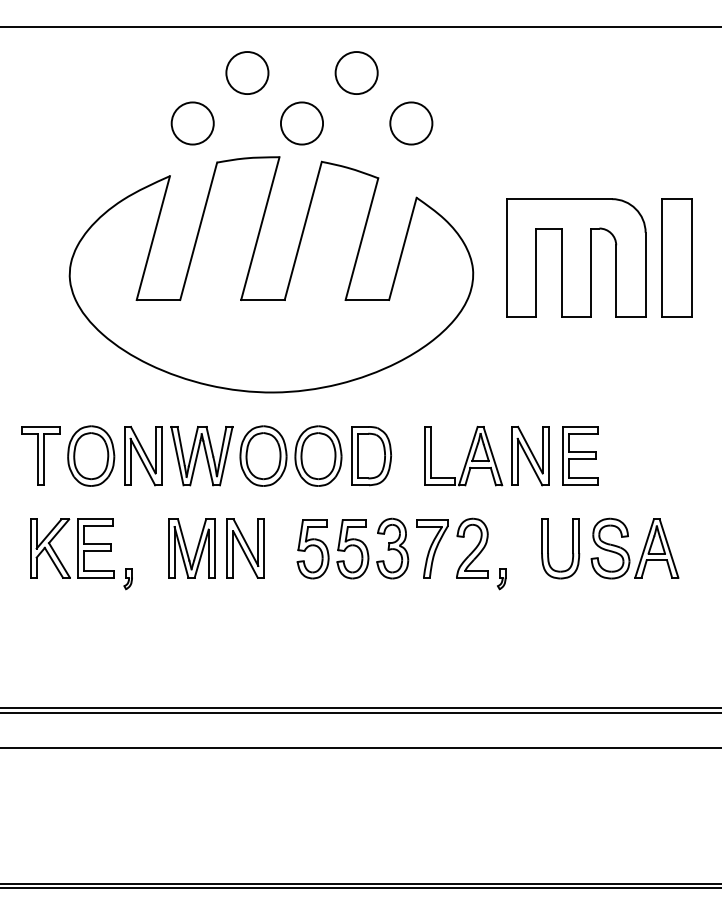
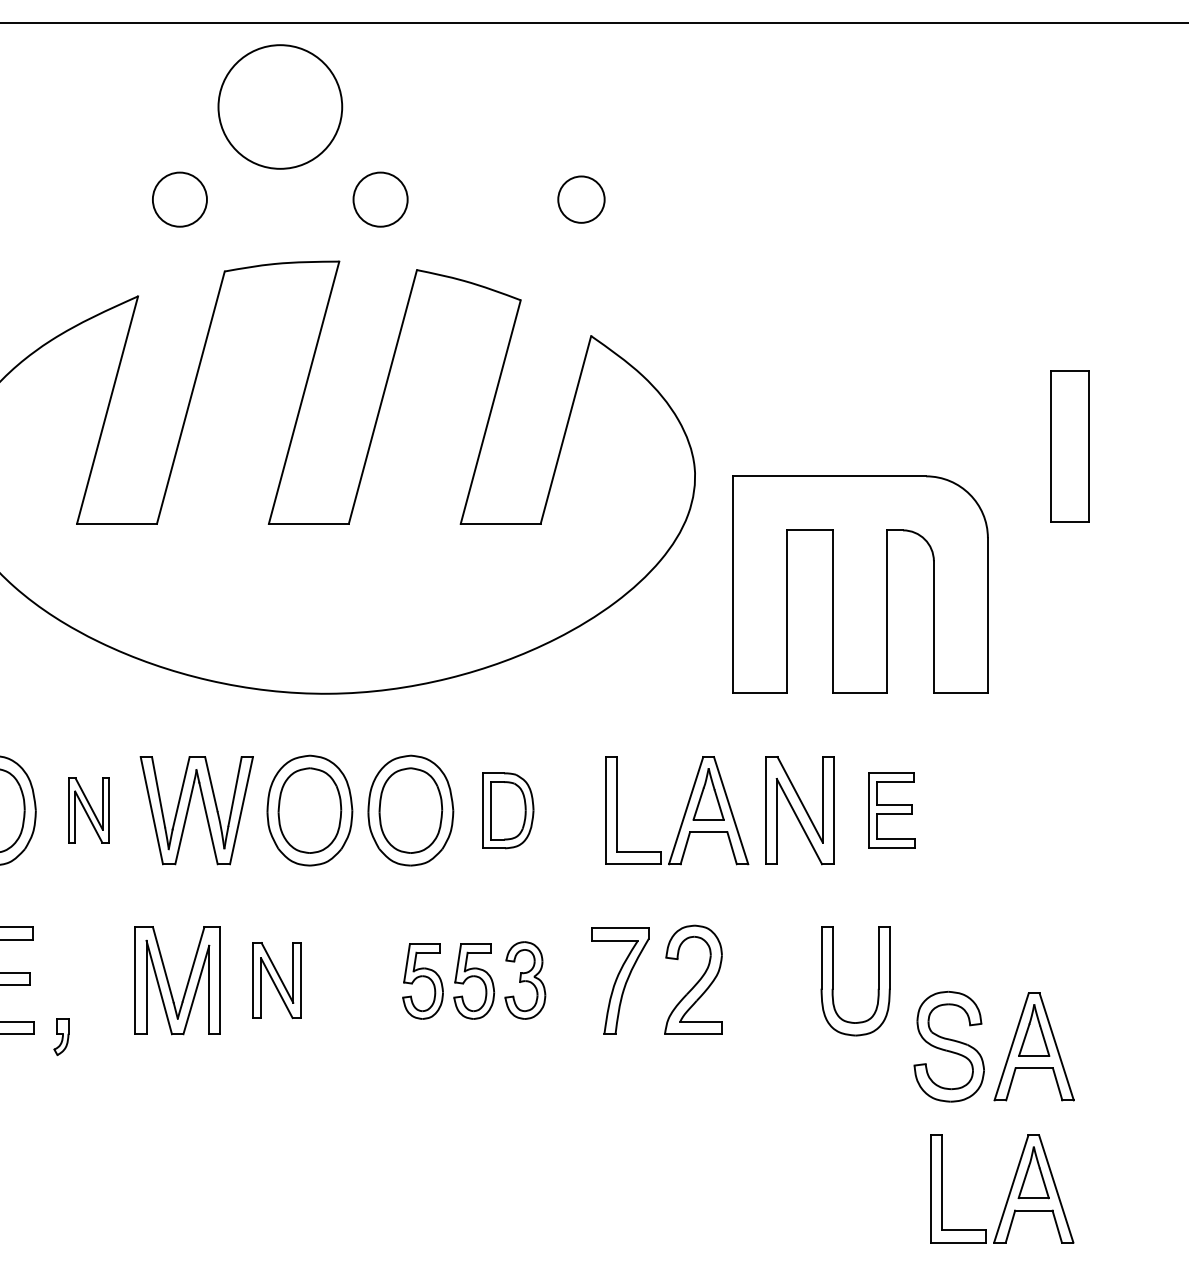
circle: (356, 72) -> (480, 105), removed
circle: (247, 73) -> (280, 107), size x1.6
circle: (192, 123) -> (179, 199), size x0.7
circle: (301, 123) -> (379, 199), size x0.7
circle: (411, 123) -> (581, 199), size x0.6
part: (576, 257) -> (860, 583), moved
part: (676, 257) -> (1068, 445), size x0.7
part: (143, 455) -> (89, 809), size x0.6
part: (580, 455) -> (892, 809), size x0.7
part: (371, 456) -> (508, 811), size x0.7
part: (245, 548) -> (276, 980), size x0.7
part: (352, 548) -> (473, 980), size x0.7
part: (627, 551) -> (980, 1051), moved
part: (501, 579) -> (747, 1037), removed
part: (640, 662) -> (1002, 1189), added

